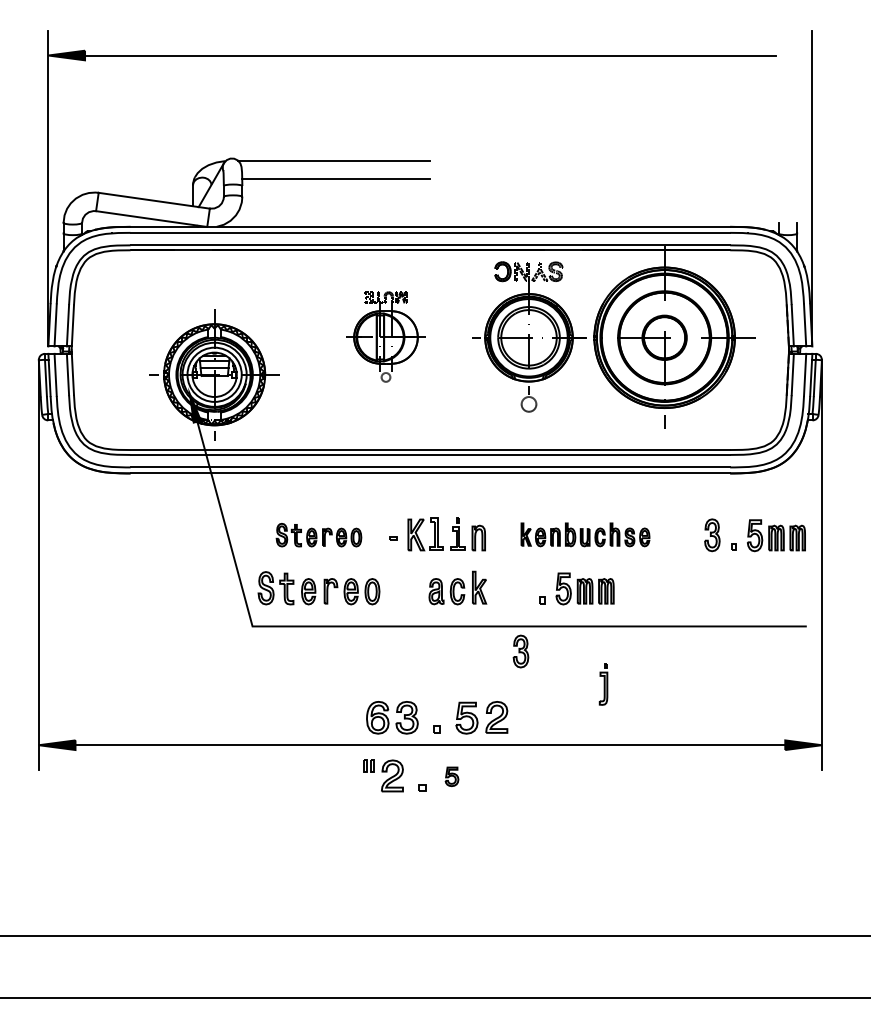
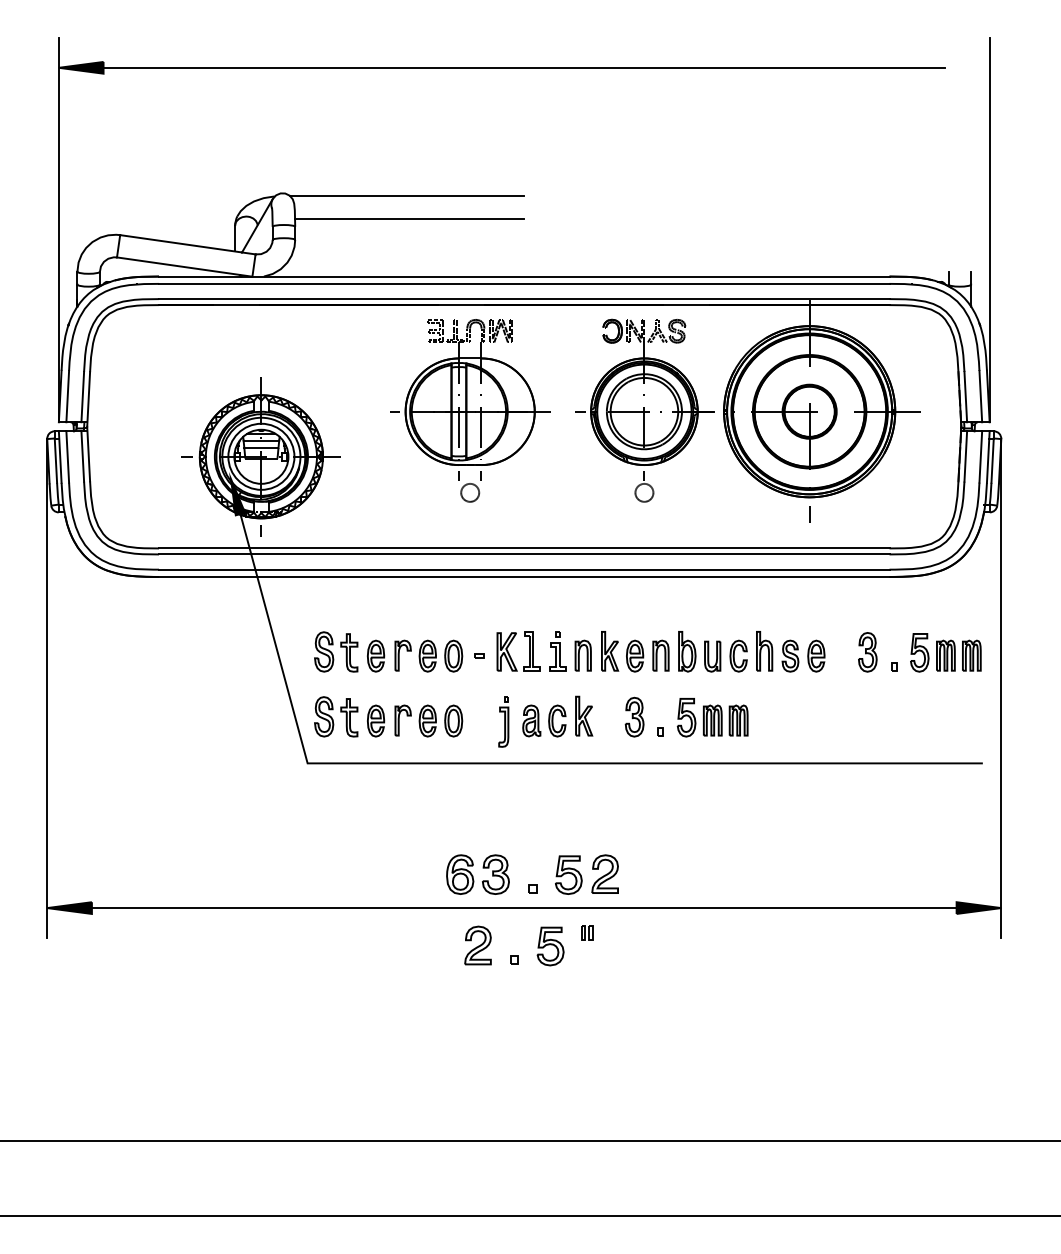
part: (385, 336) -> (469, 410), size x1.67
part: (585, 534) -> (713, 651), size x1.43
part: (318, 535) -> (387, 652), size x1.43
part: (520, 651) -> (634, 717), moved
part: (603, 684) -> (503, 722), moved
part: (368, 765) -> (586, 932), moved
part: (451, 776) -> (549, 946), size x1.67

